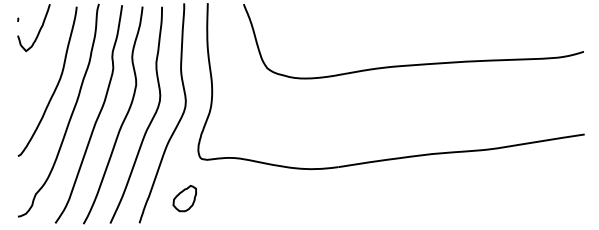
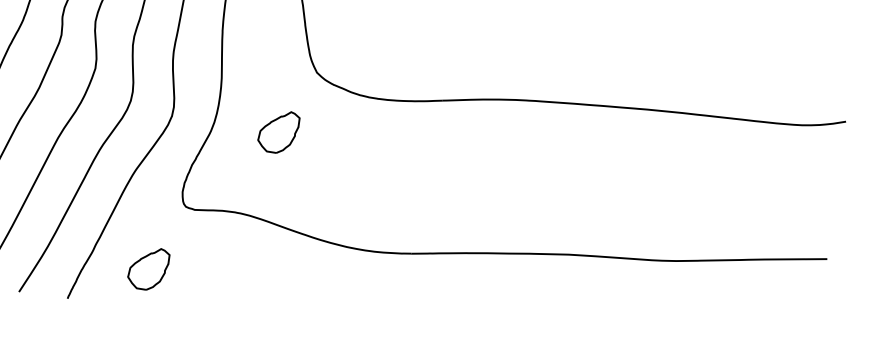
part: (249, 106) -> (278, 131), added

